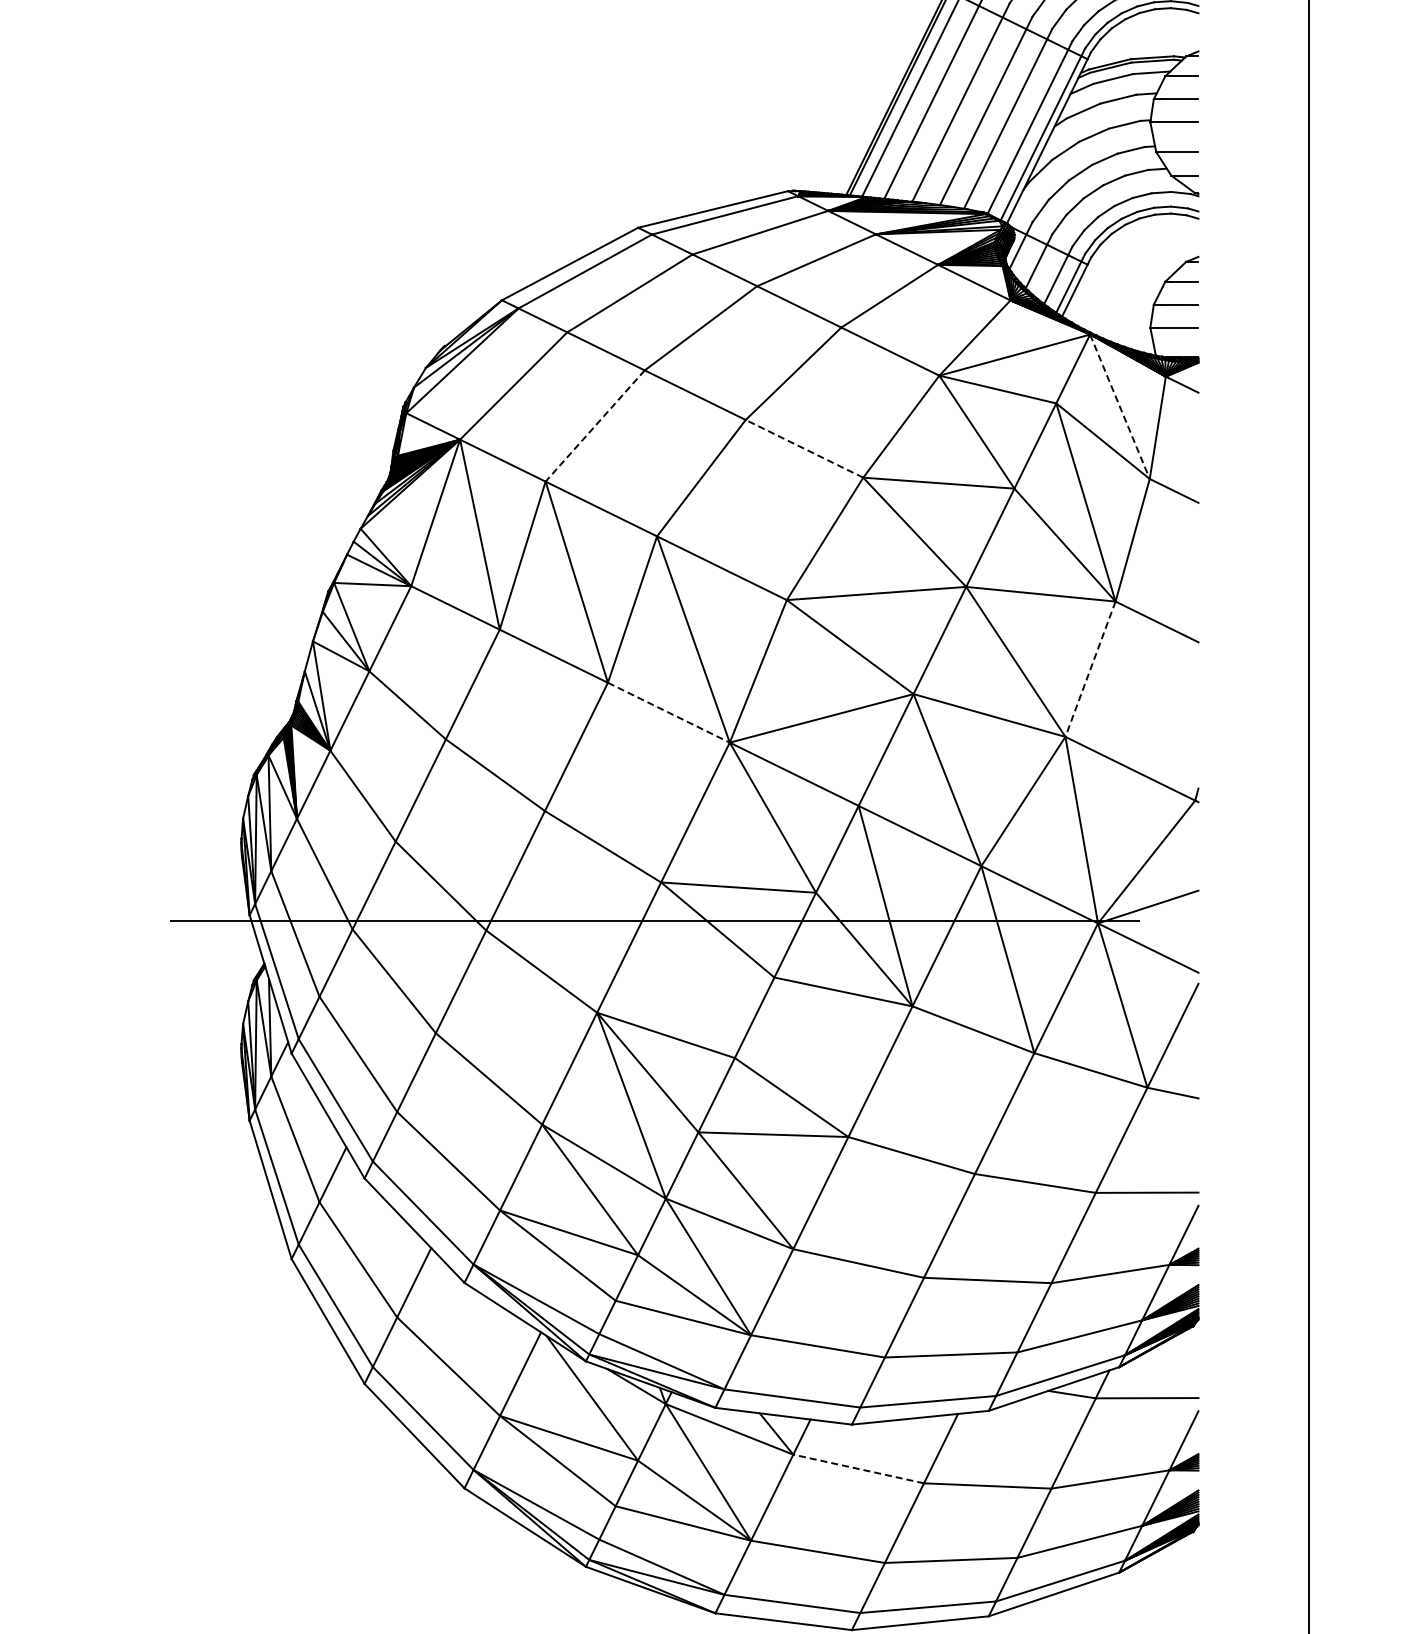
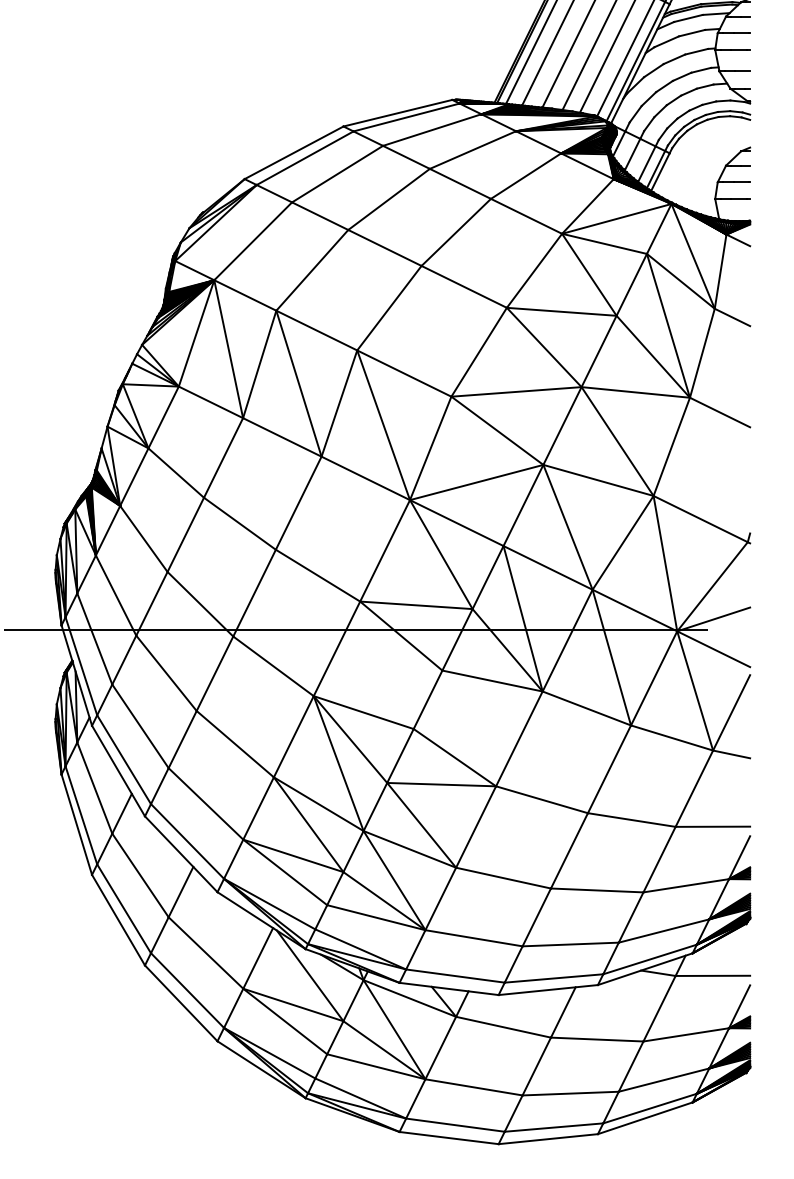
line: (1120, 407) -> (693, 256), dashed -> solid
line: (595, 426) -> (312, 270), dashed -> solid
line: (804, 448) -> (464, 286), dashed -> solid
line: (1090, 669) -> (671, 447), dashed -> solid
line: (668, 712) -> (365, 478), dashed -> solid
line: (858, 1468) -> (503, 1026), dashed -> solid

